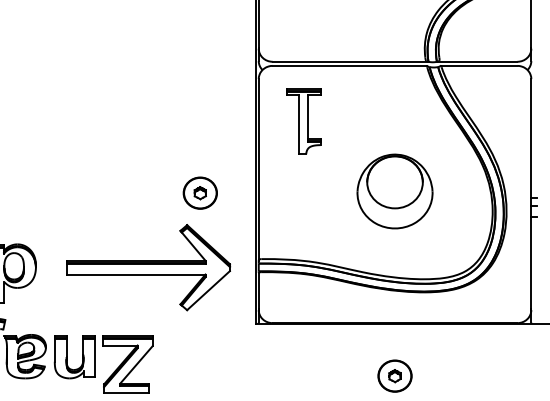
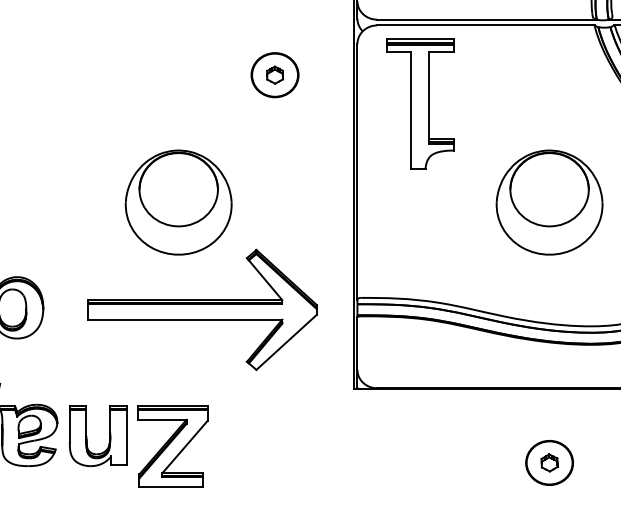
part: (303, 121) -> (420, 103), size x1.4
part: (131, 191) -> (177, 202), added
part: (199, 192) -> (273, 74), moved

